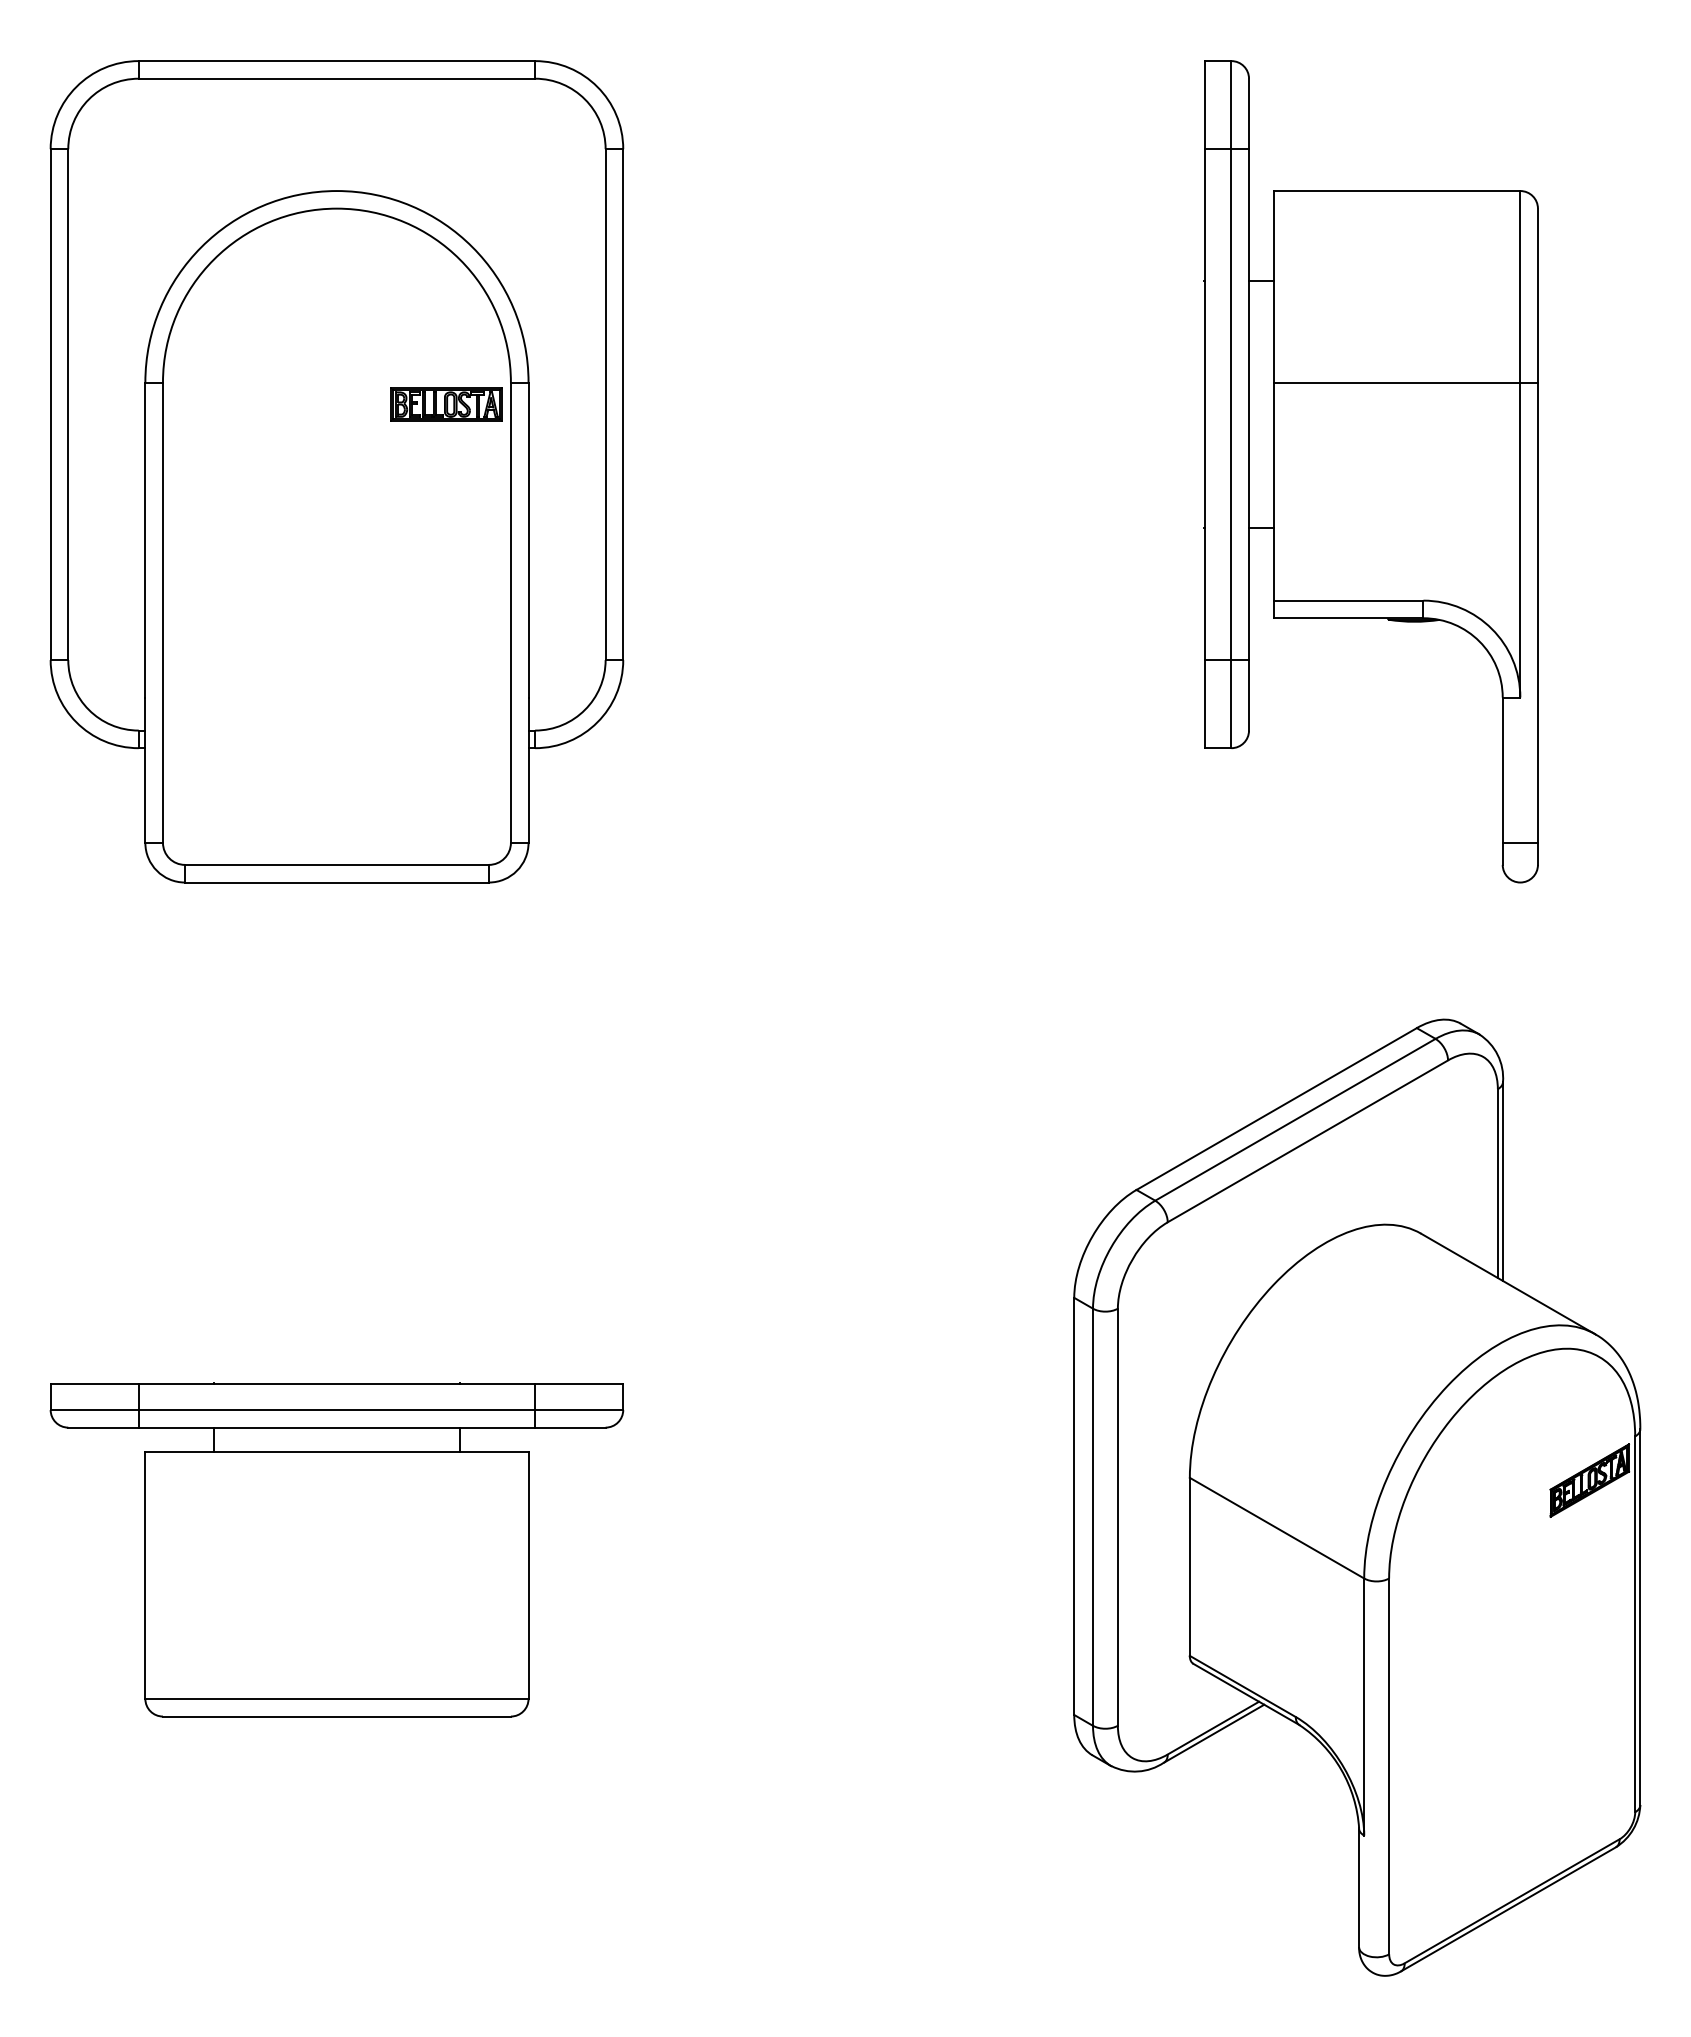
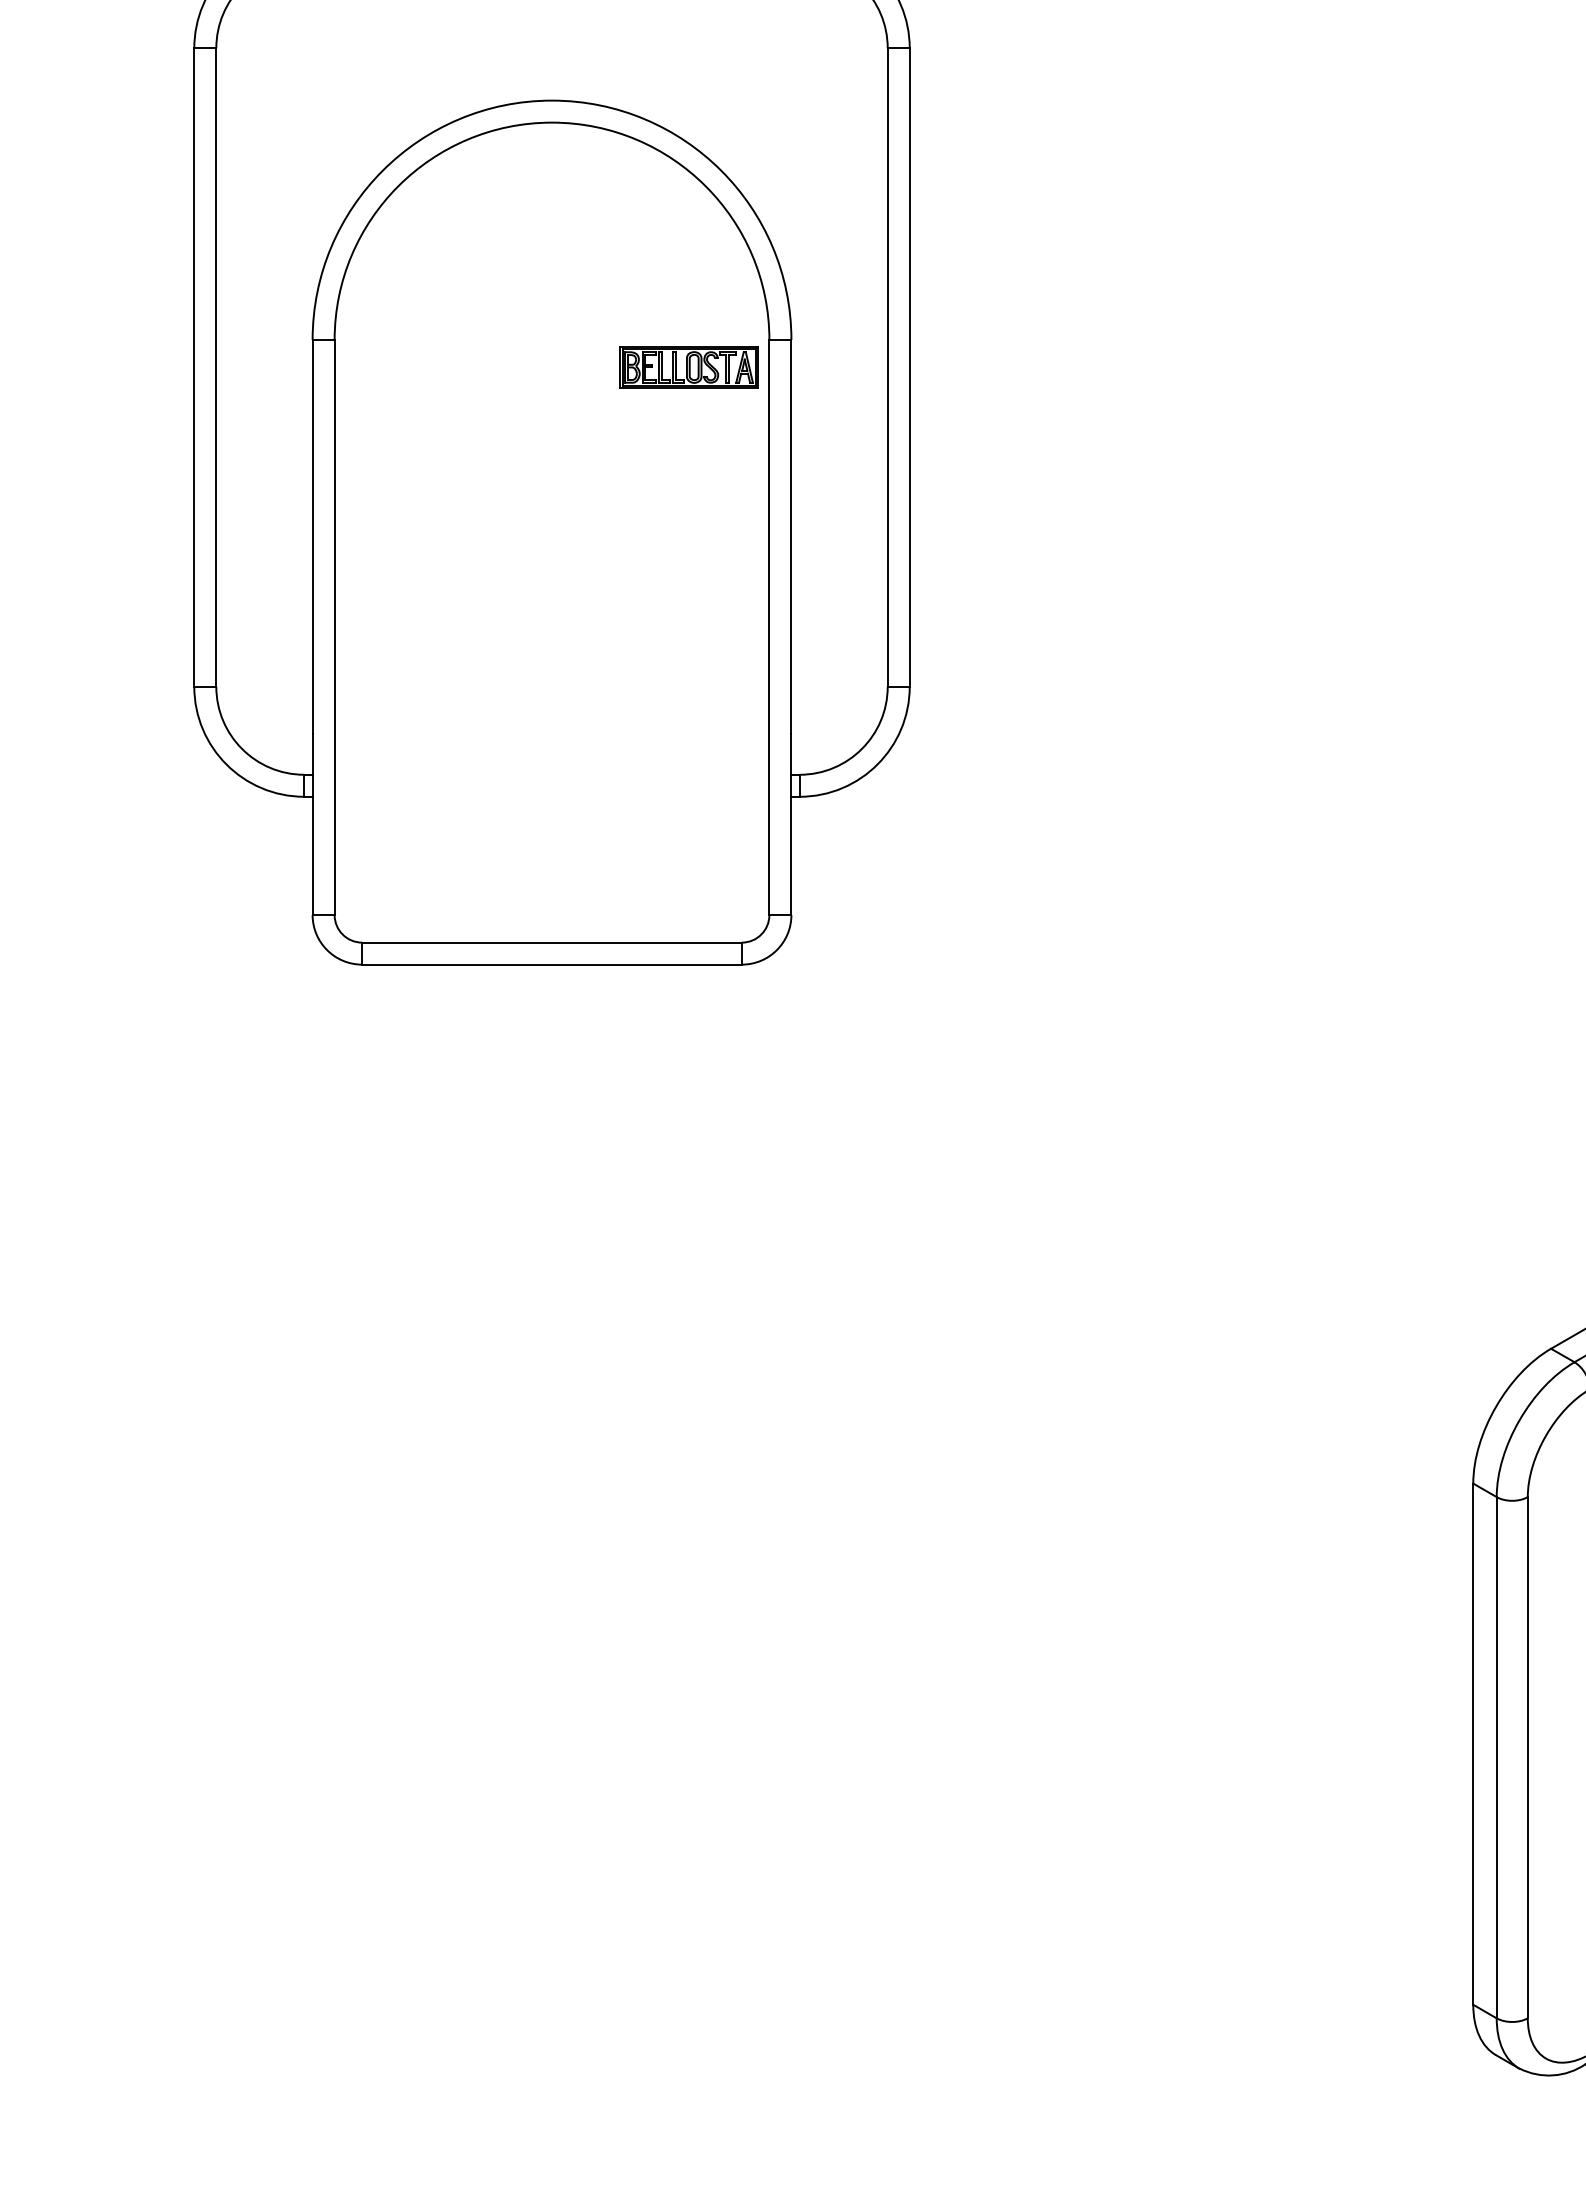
part: (336, 1549) -> (551, 1798), removed

